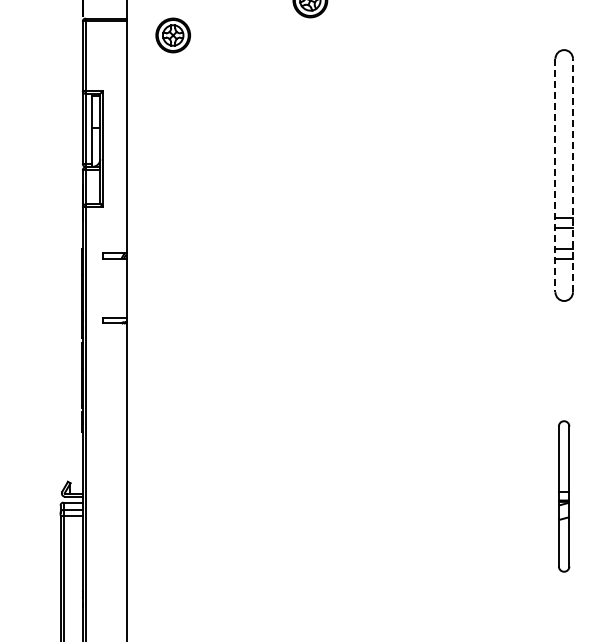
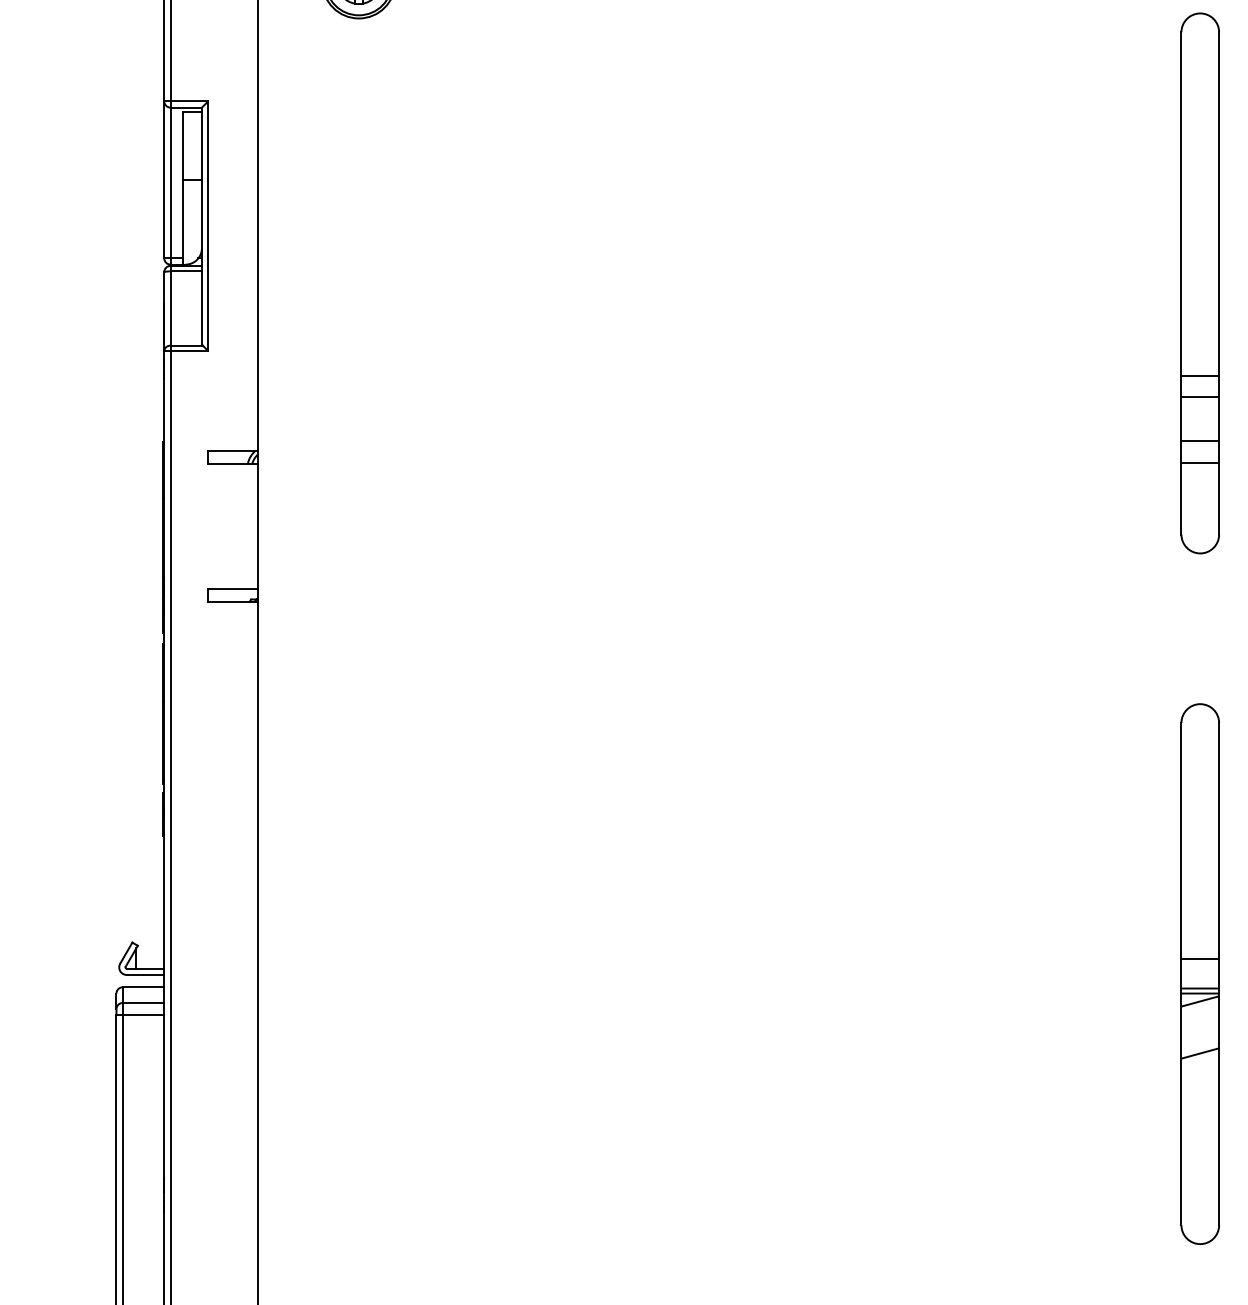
line: (555, 175) -> (1181, 283), dashed -> solid
line: (572, 175) -> (1218, 283), dashed -> solid
part: (563, 496) -> (1198, 974), size x1.67

